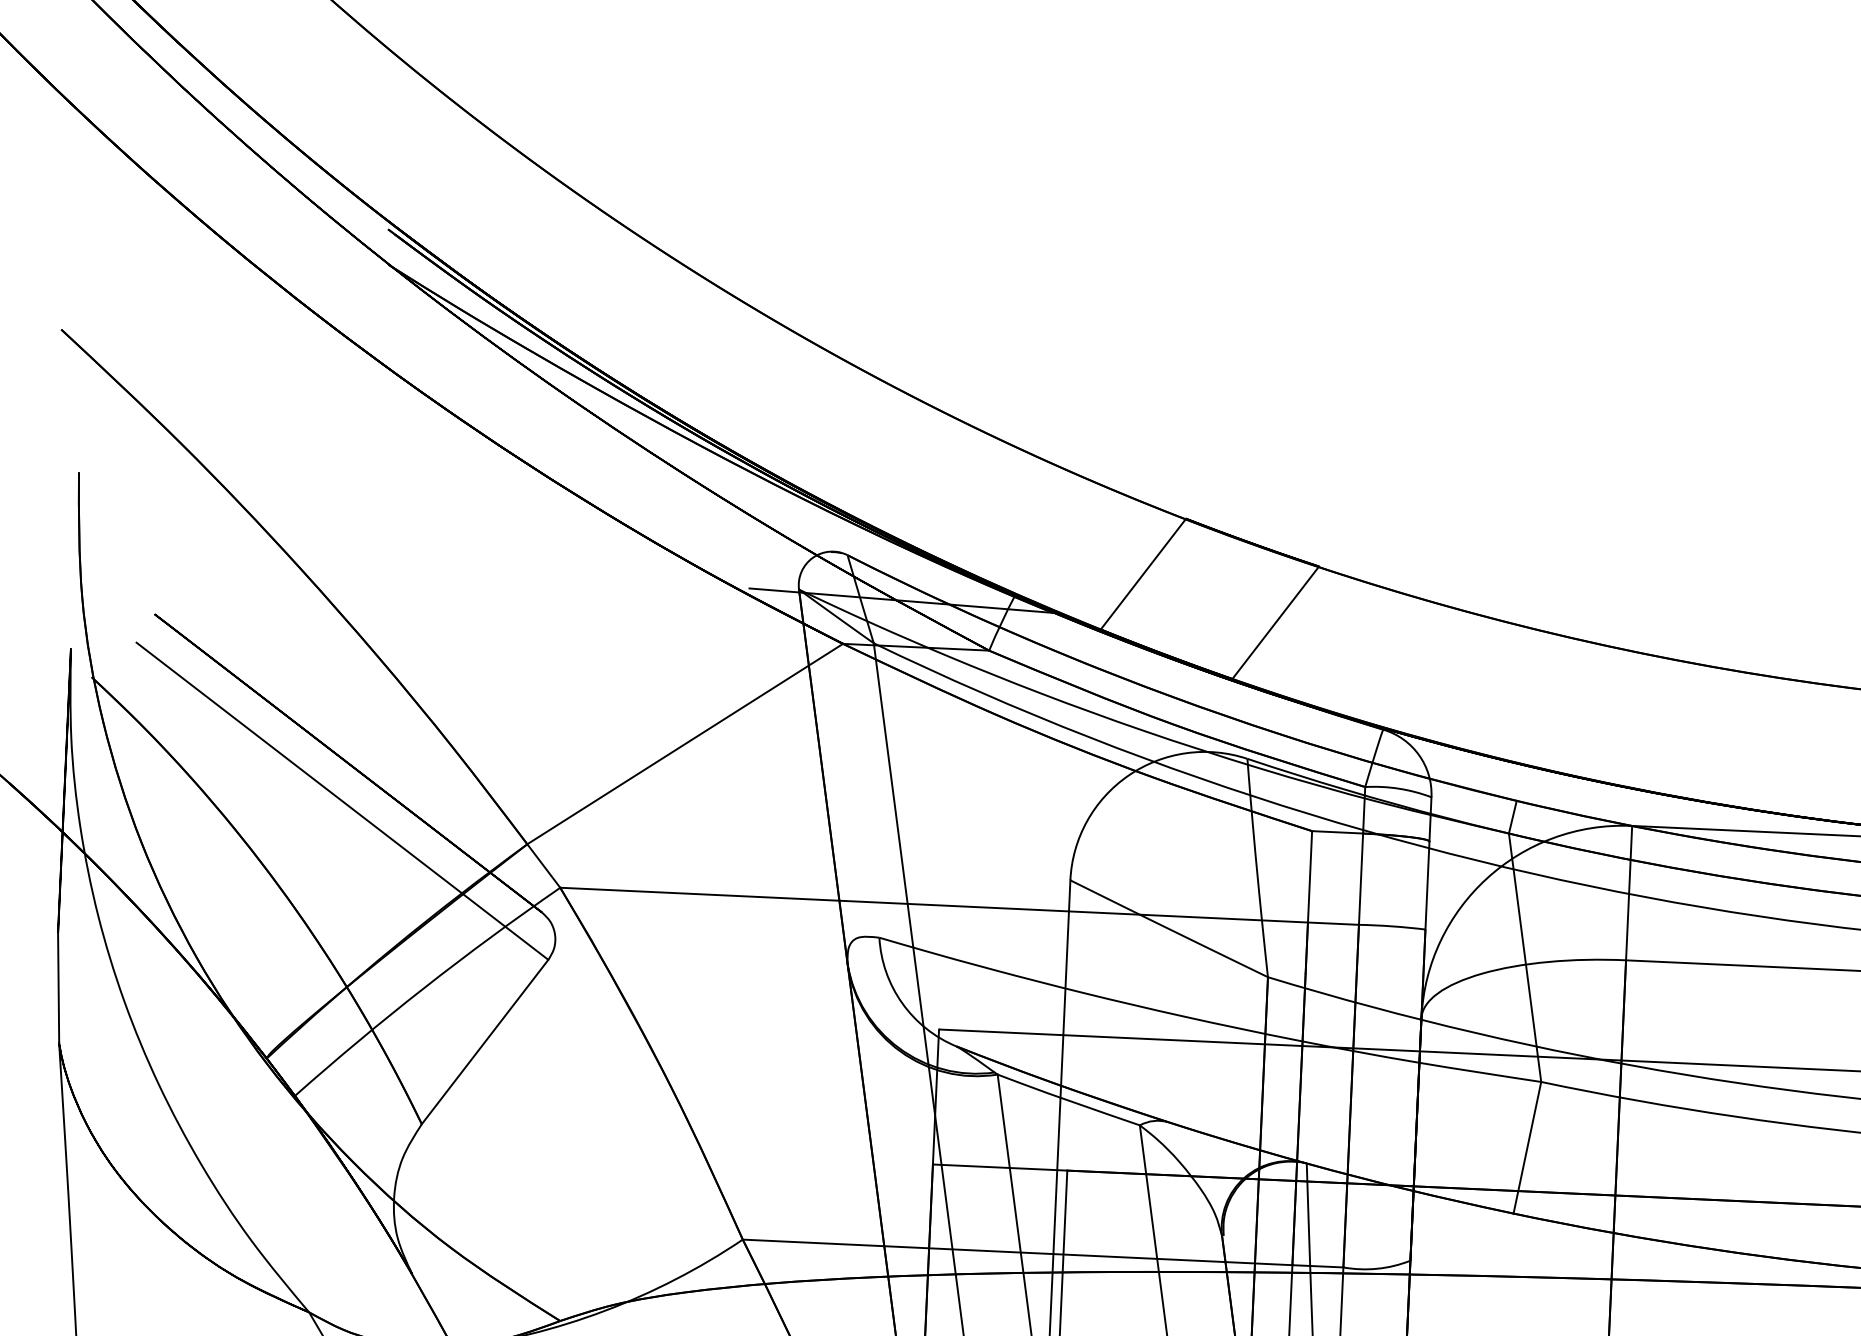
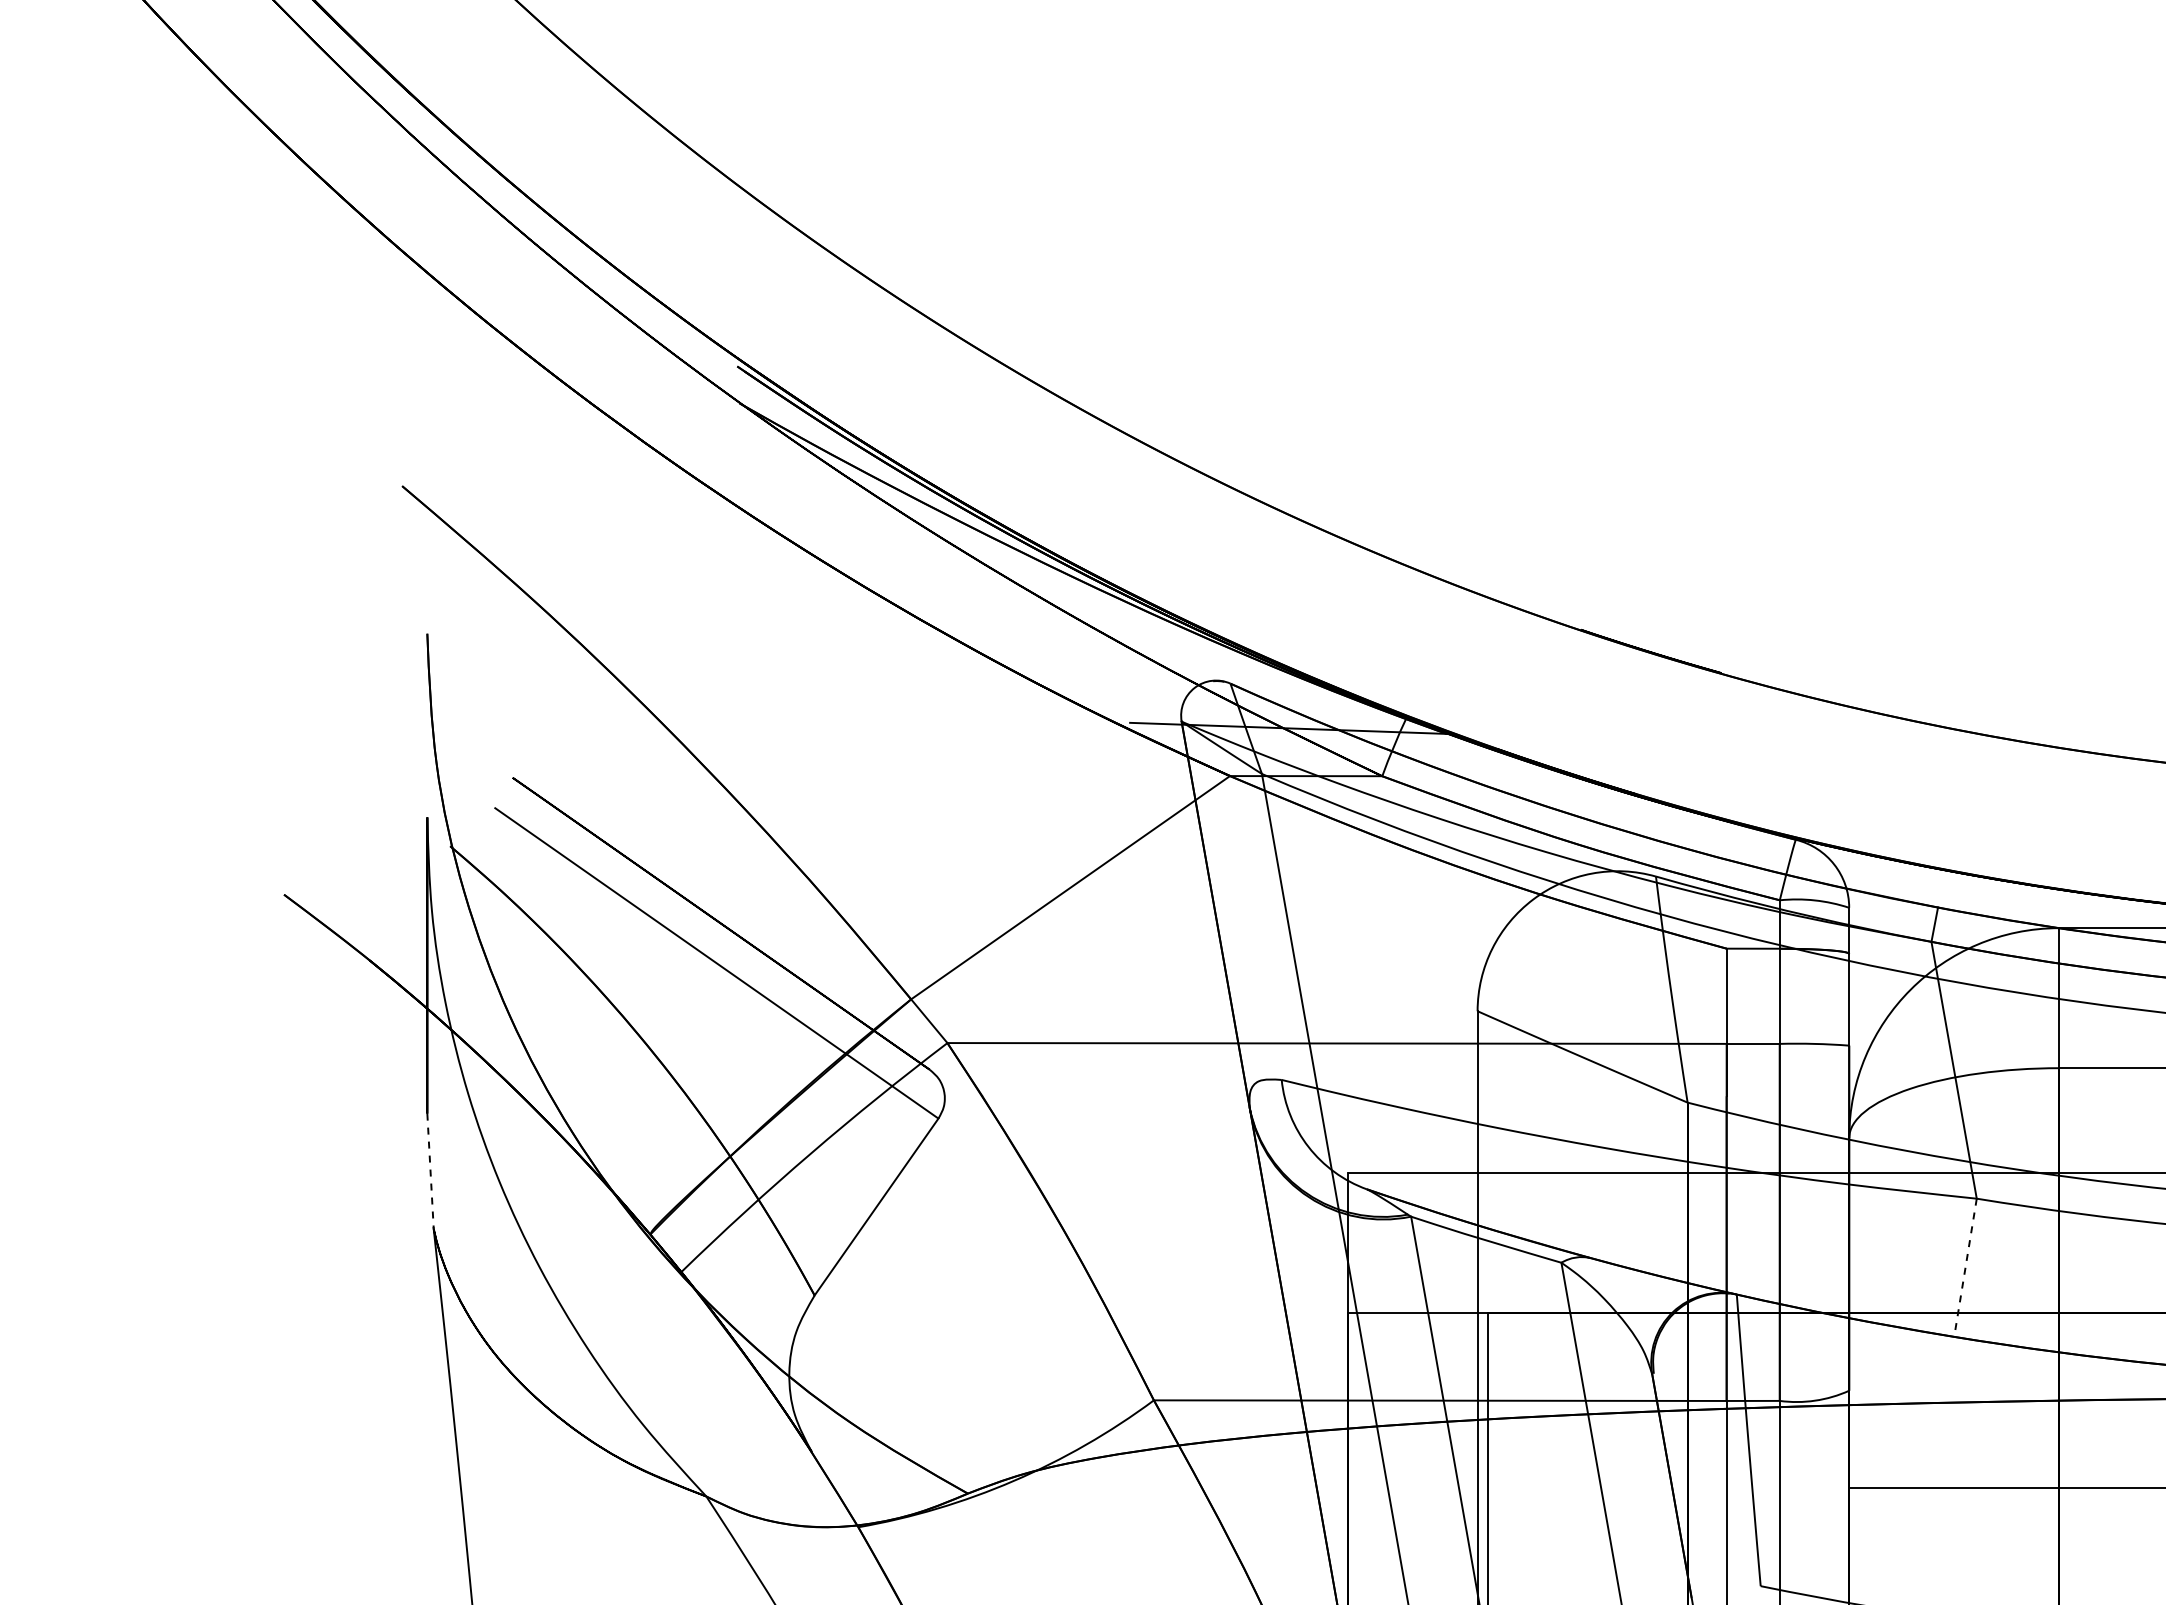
line: (1142, 574) -> (1538, 689), removed
line: (1275, 622) -> (1678, 733), removed
line: (58, 989) -> (430, 1172), solid -> dashed
line: (1527, 1148) -> (1965, 1268), solid -> dashed

